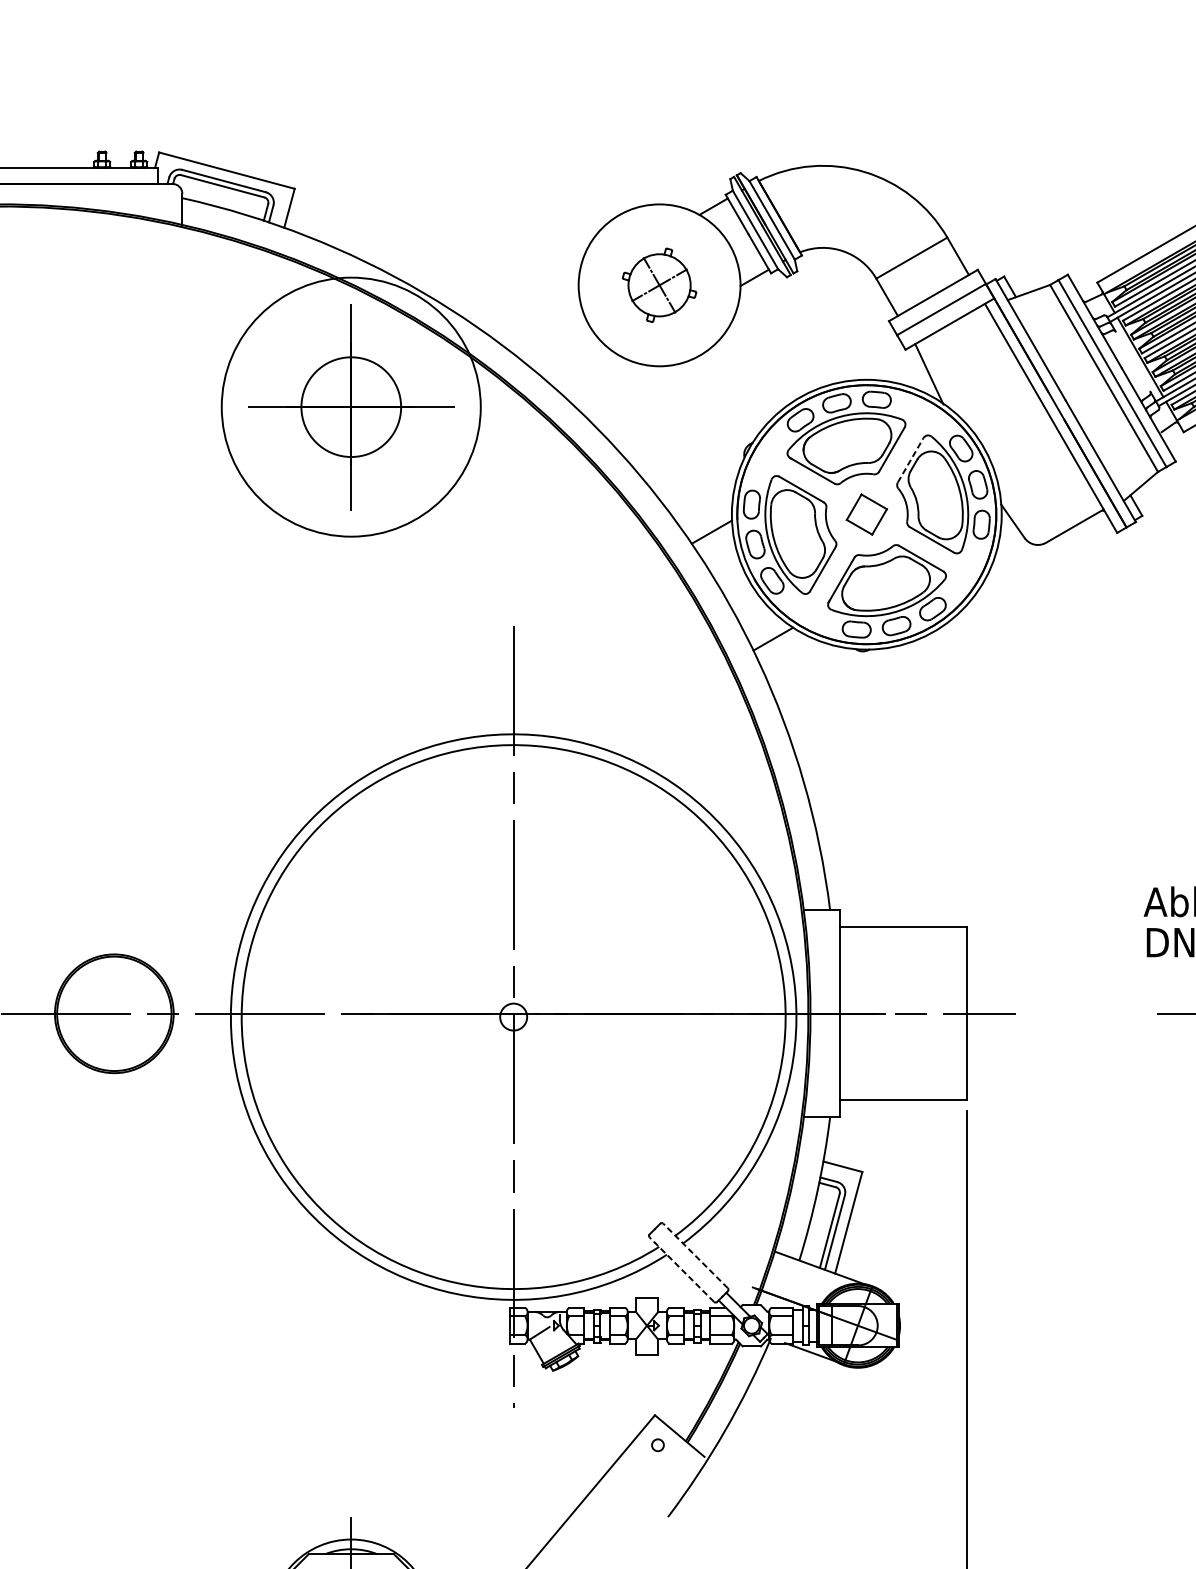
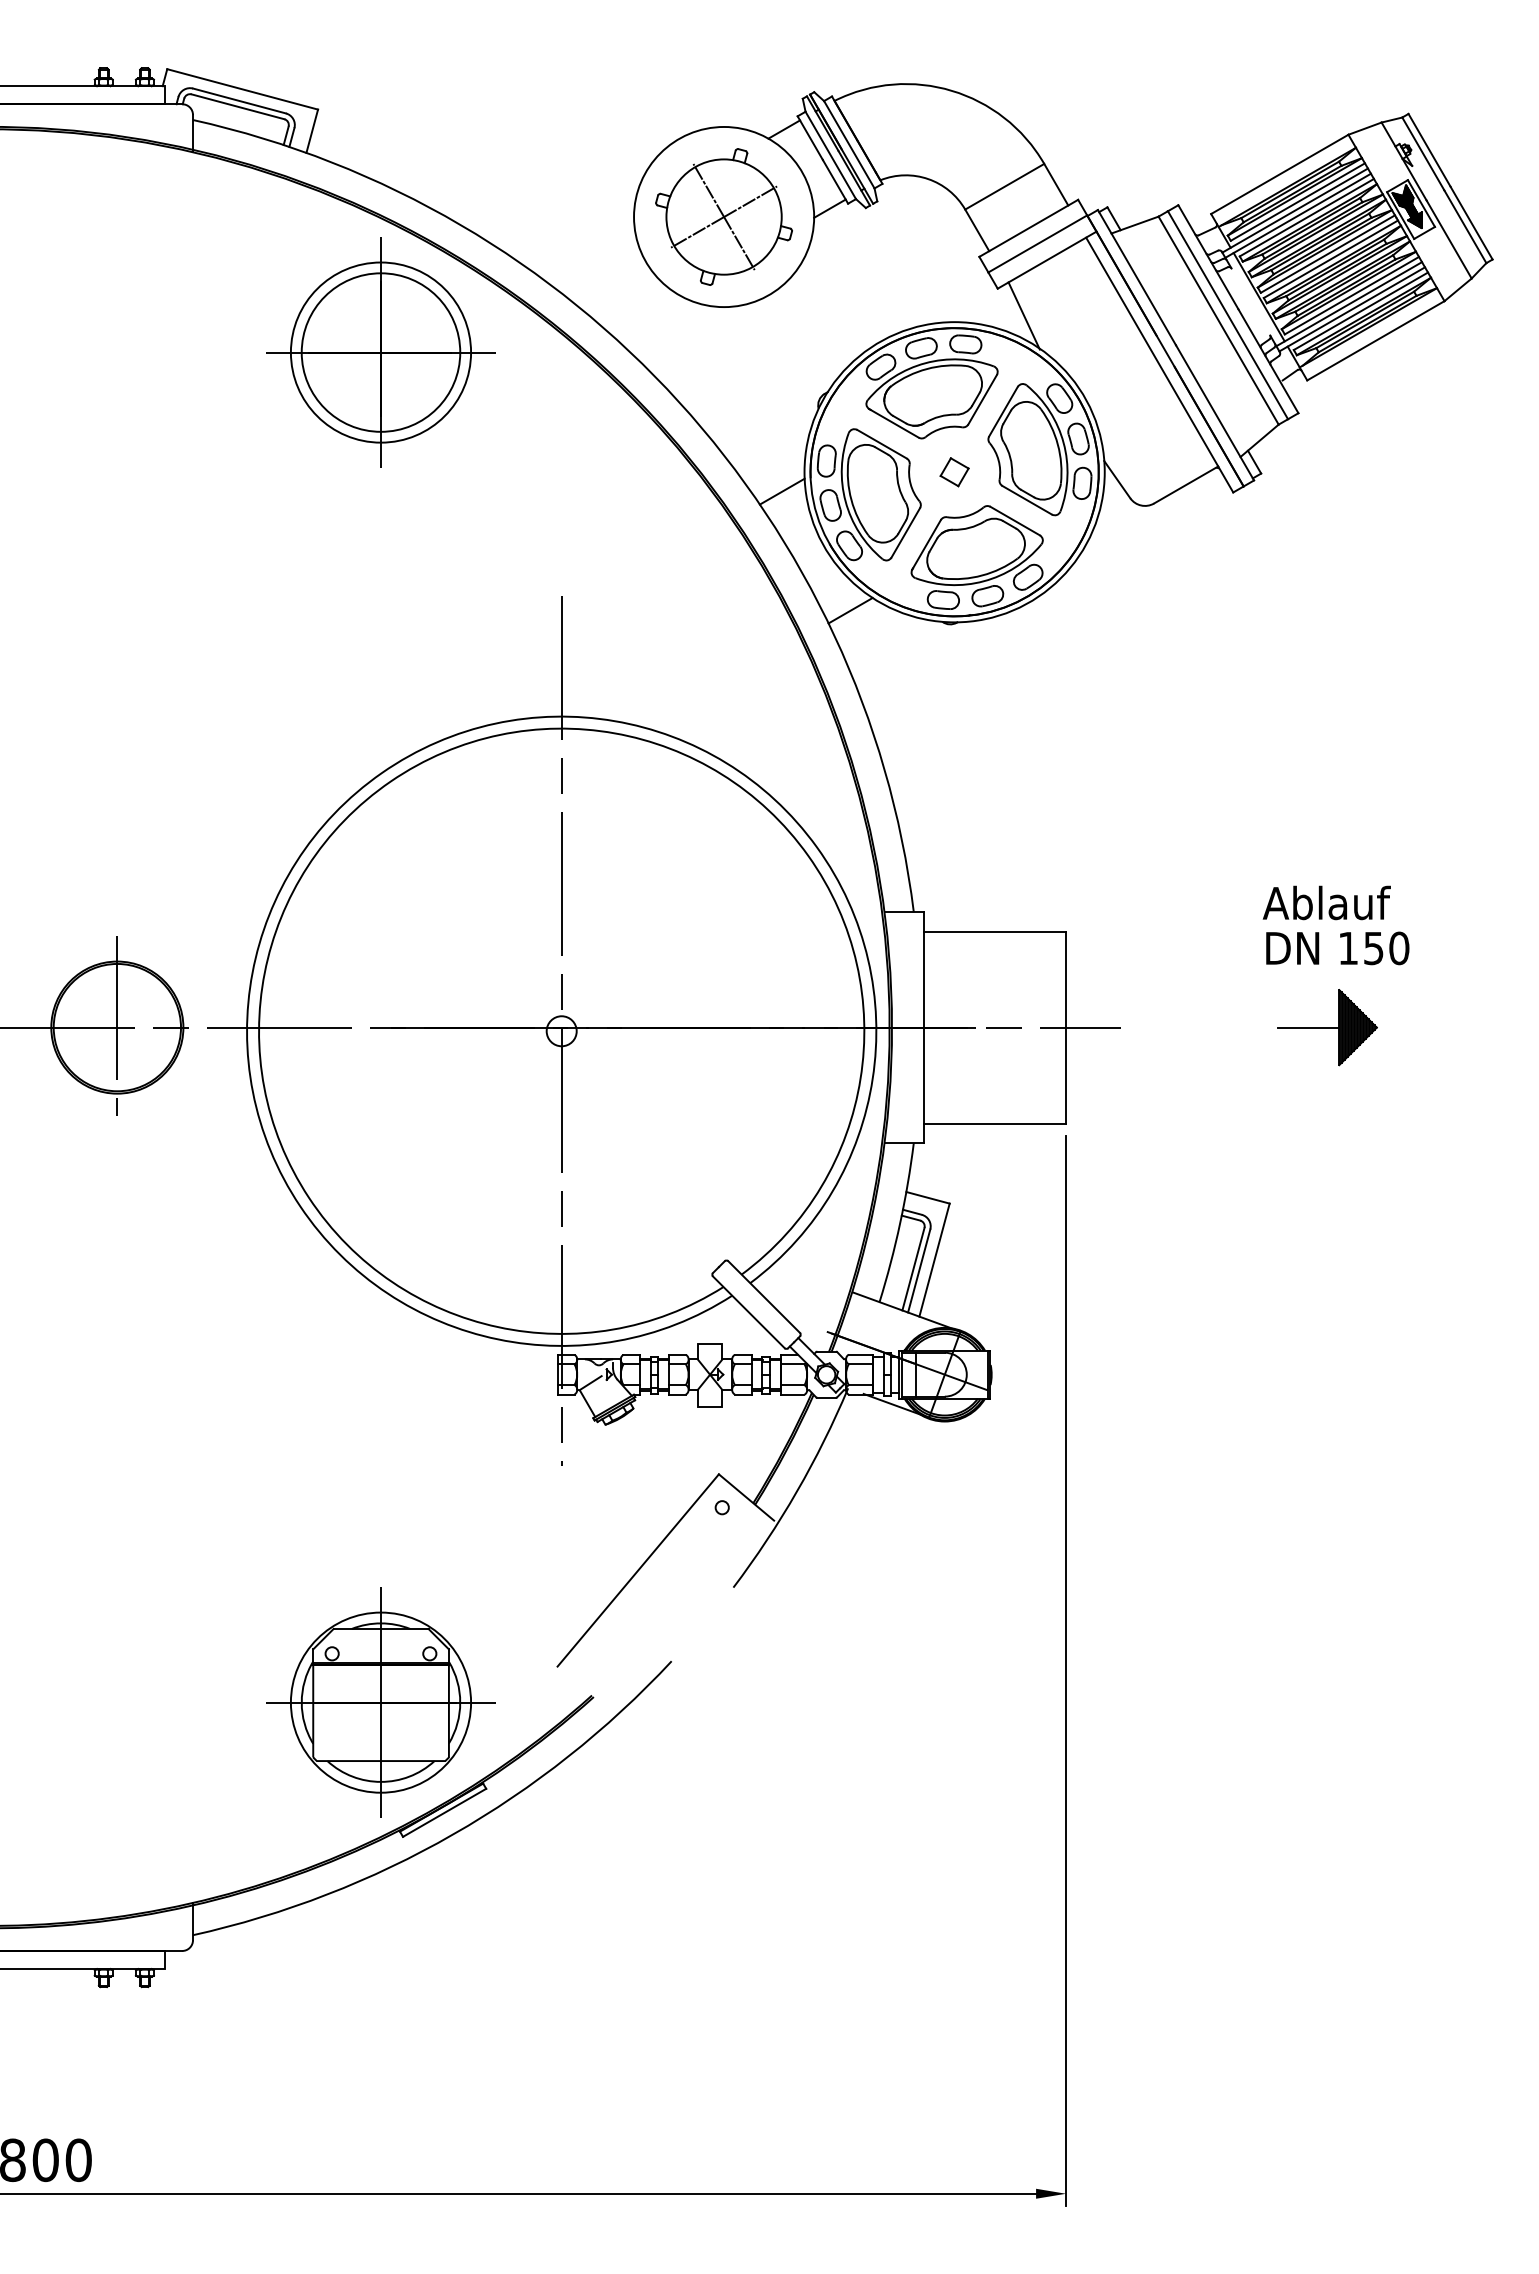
part: (659, 284) -> (723, 216), size x1.67
circle: (350, 407) -> (380, 352), size x0.62
circle: (350, 407) -> (380, 352), size x1.43
line: (910, 460) -> (1003, 411), dashed -> solid
part: (866, 514) -> (954, 472), size x0.62
line: (114, 1012) -> (117, 1026), added
line: (695, 1256) -> (764, 1297), dashed -> solid
line: (681, 1269) -> (748, 1312), dashed -> solid

